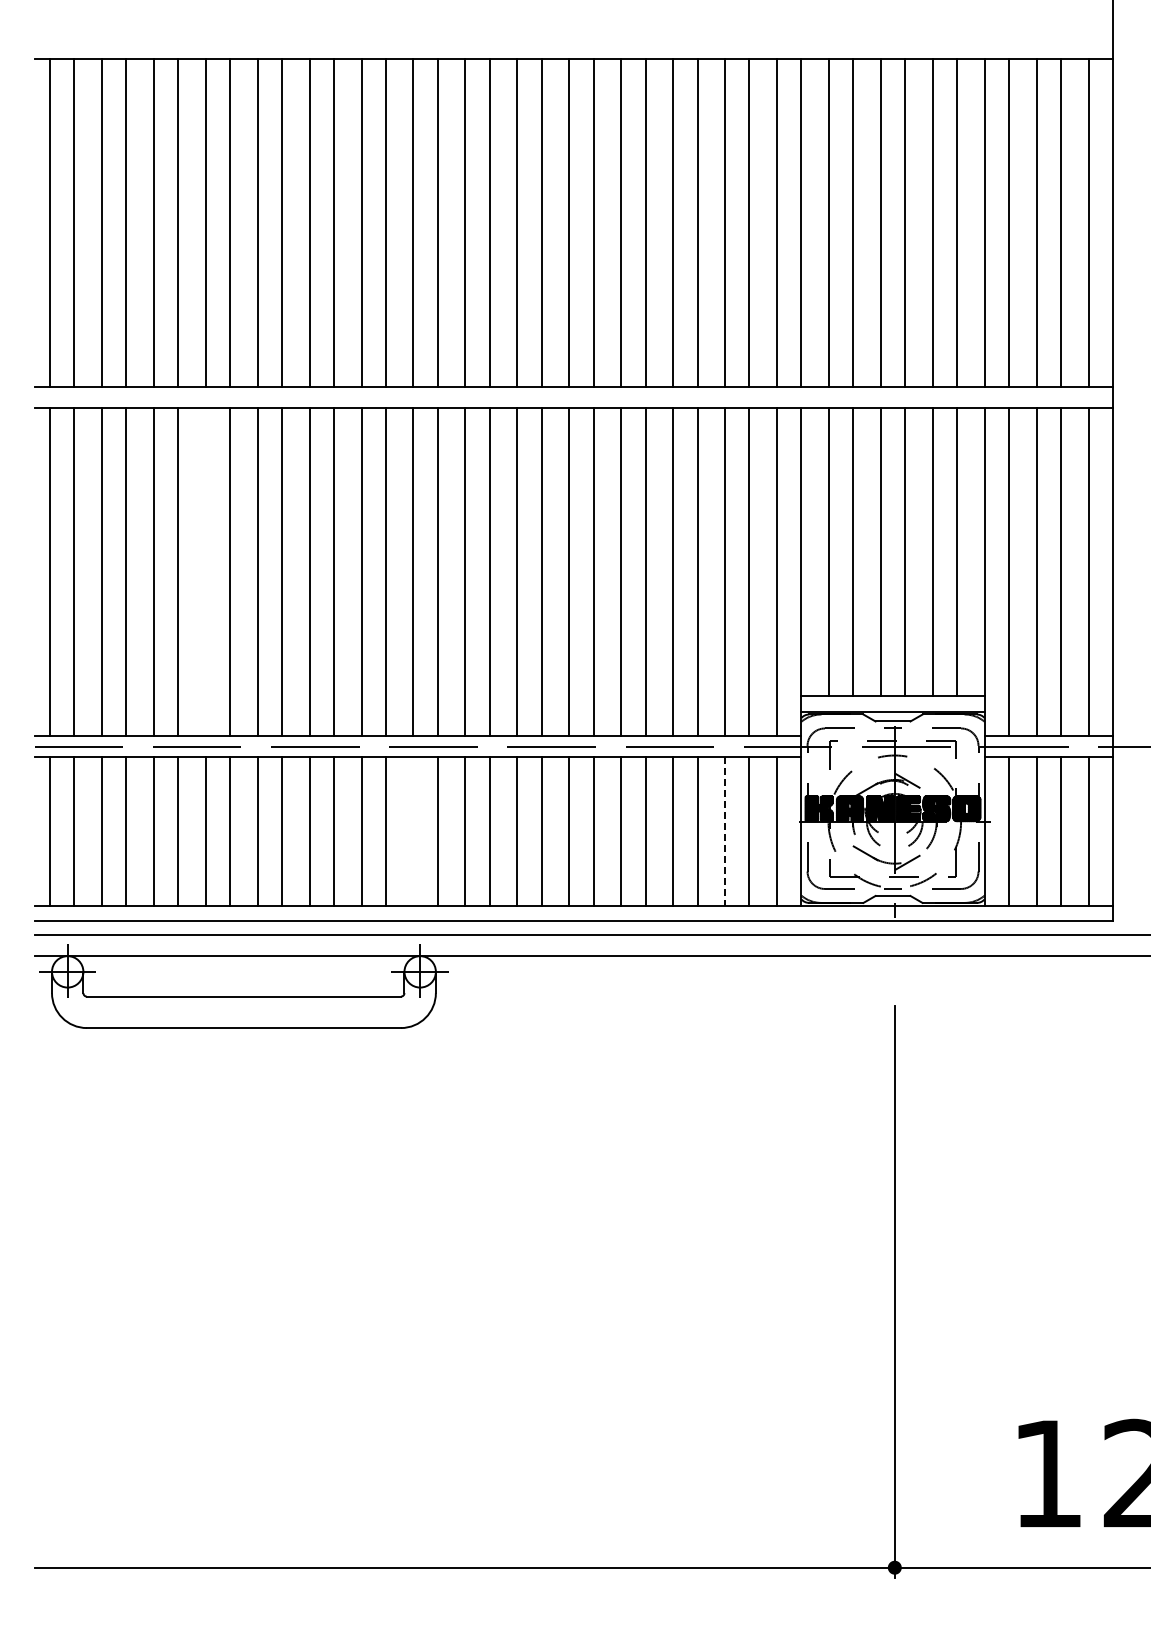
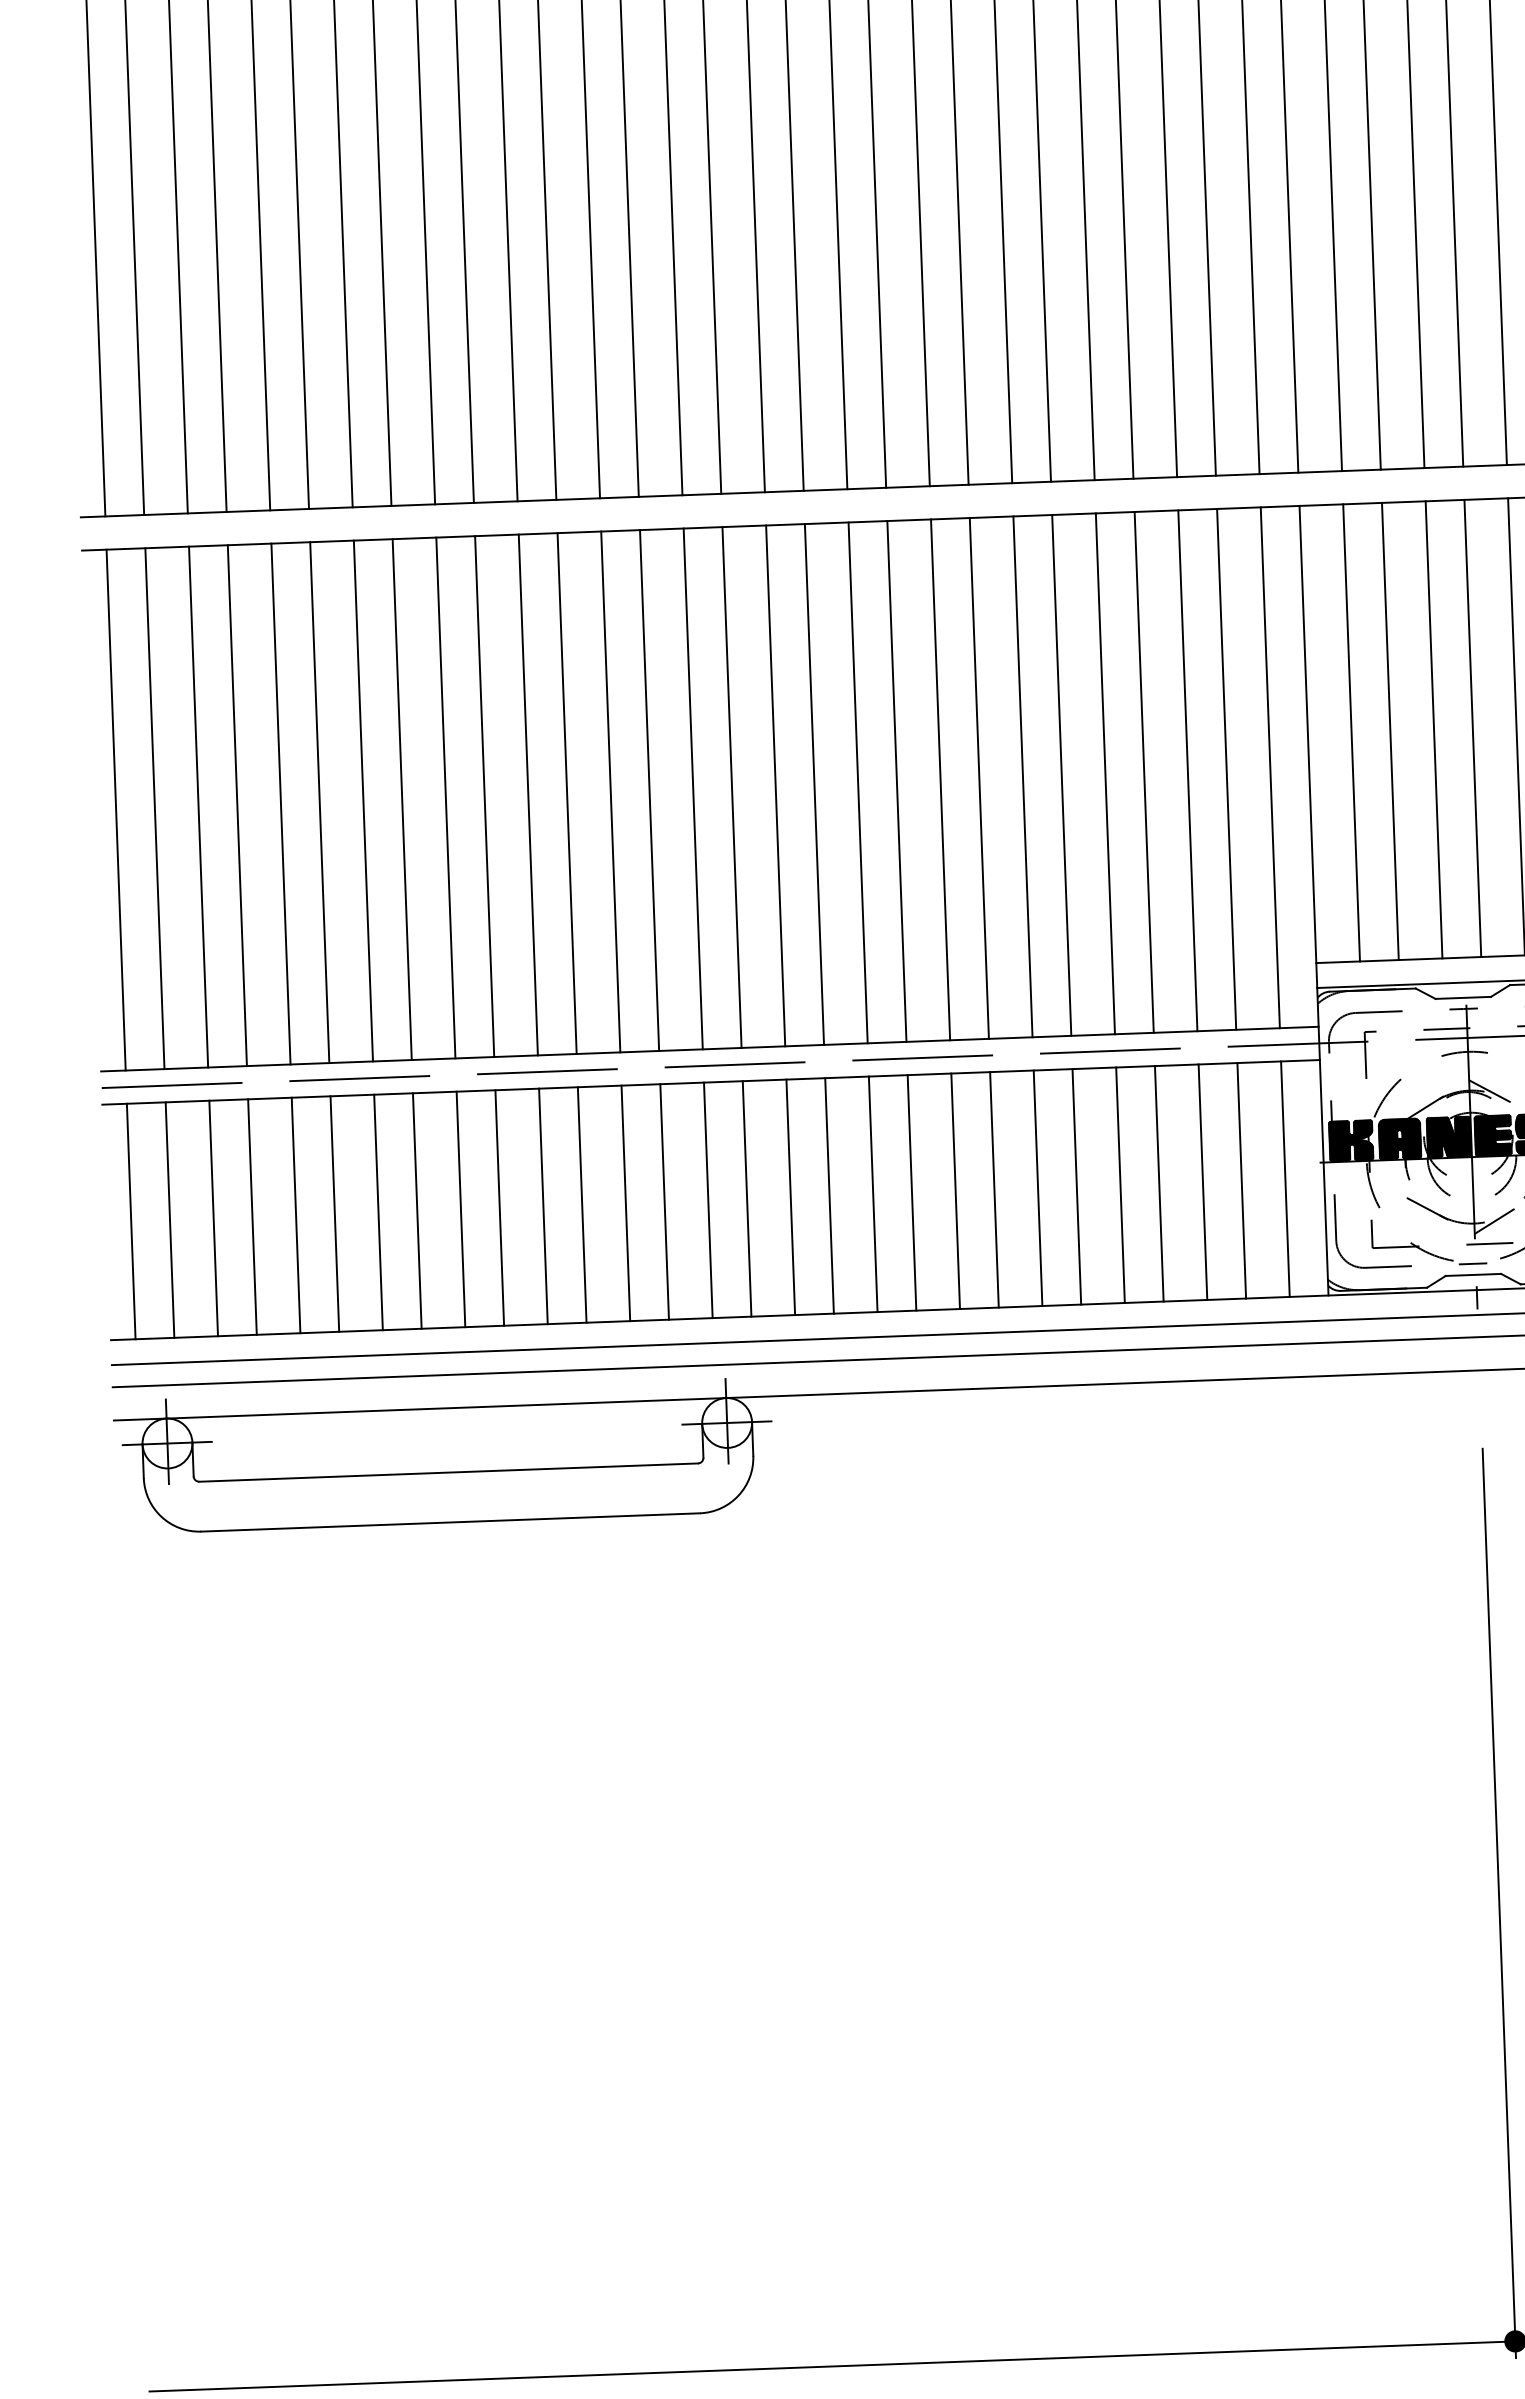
line: (205, 572) -> (363, 801), added
line: (413, 831) -> (708, 1200), added
line: (725, 831) -> (1203, 1182), dashed -> solid

